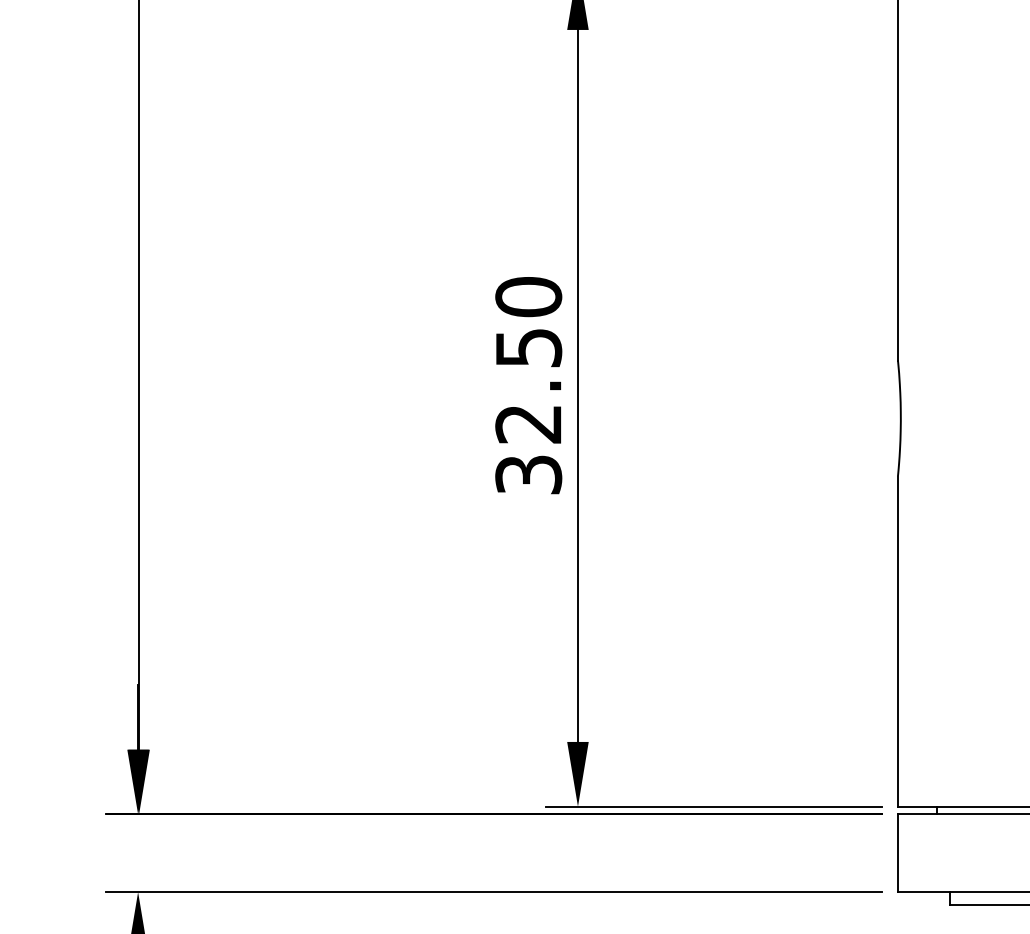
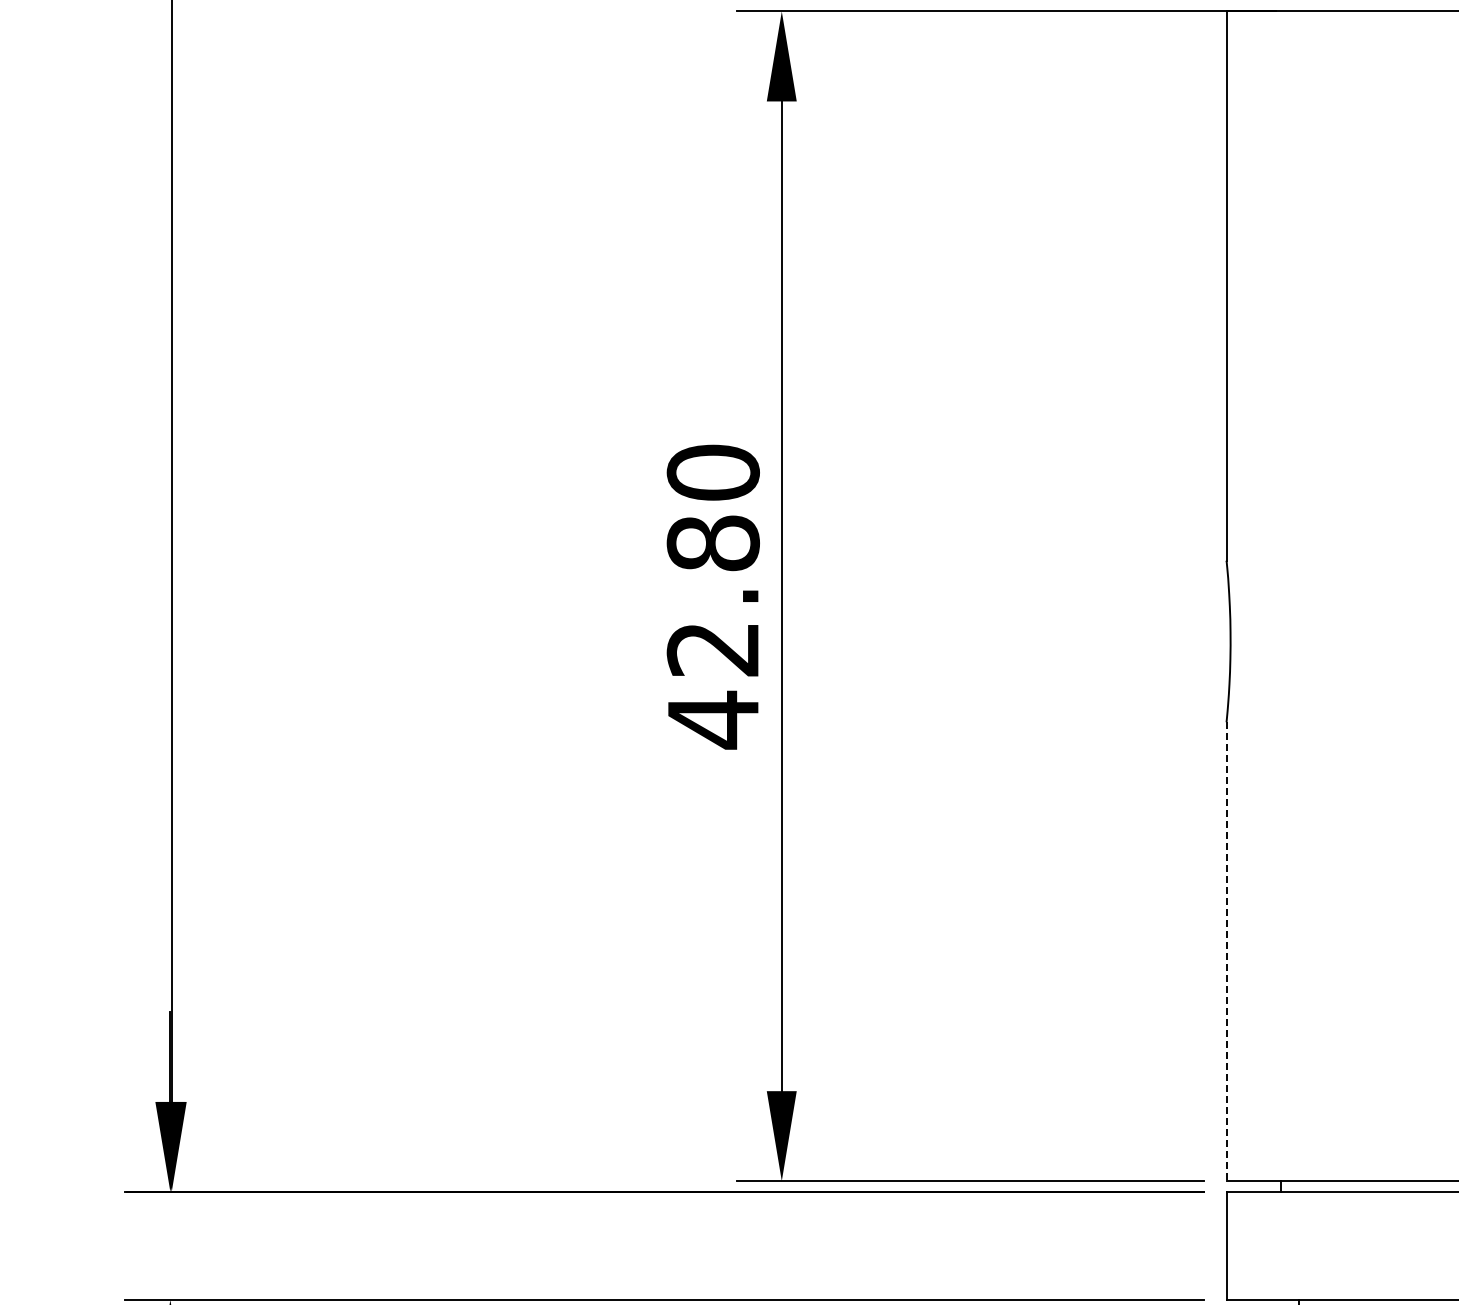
text: (528, 411) -> (712, 632), 32.50 -> 42.80
line: (897, 642) -> (1226, 952), solid -> dashed

